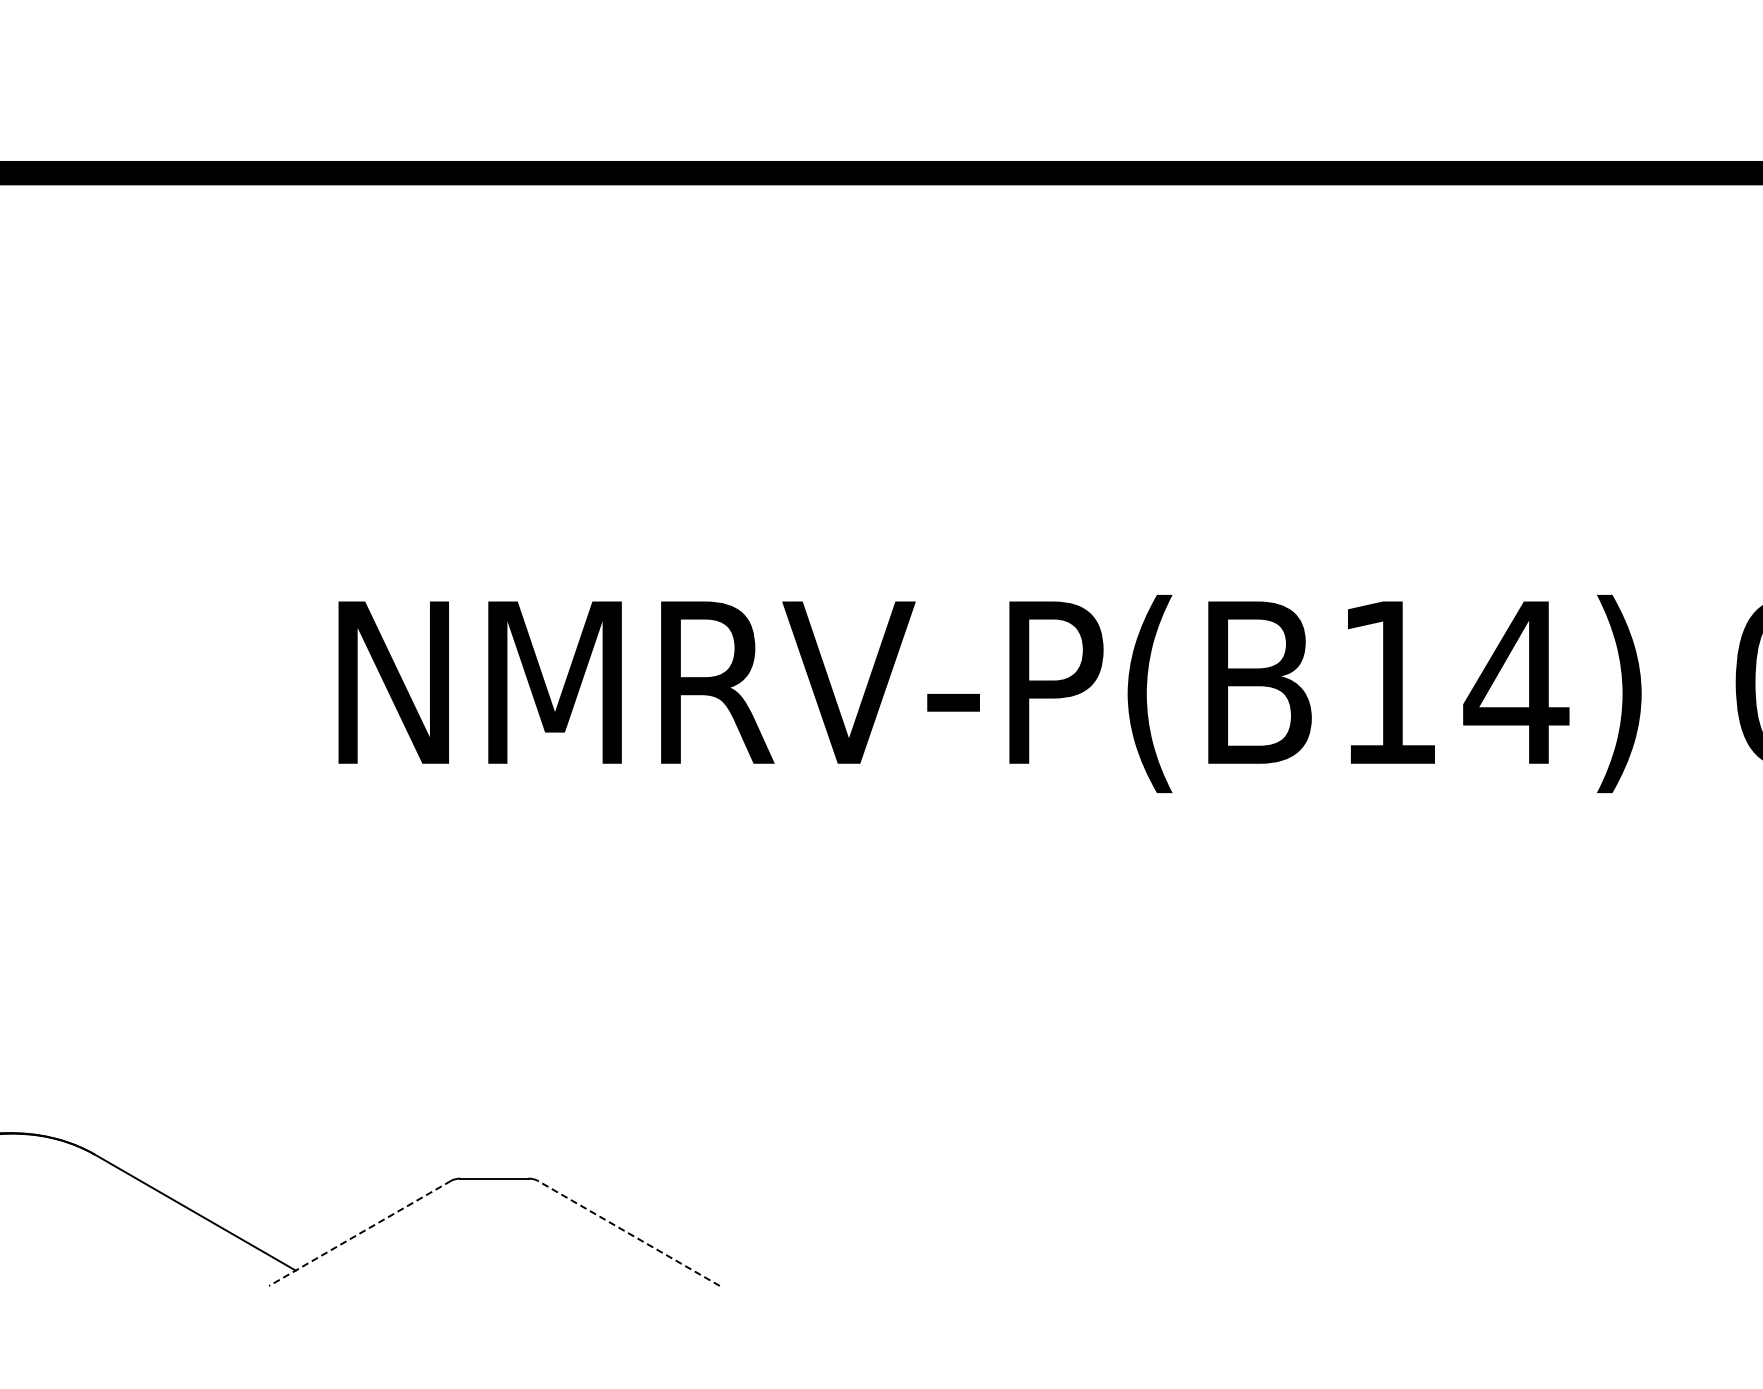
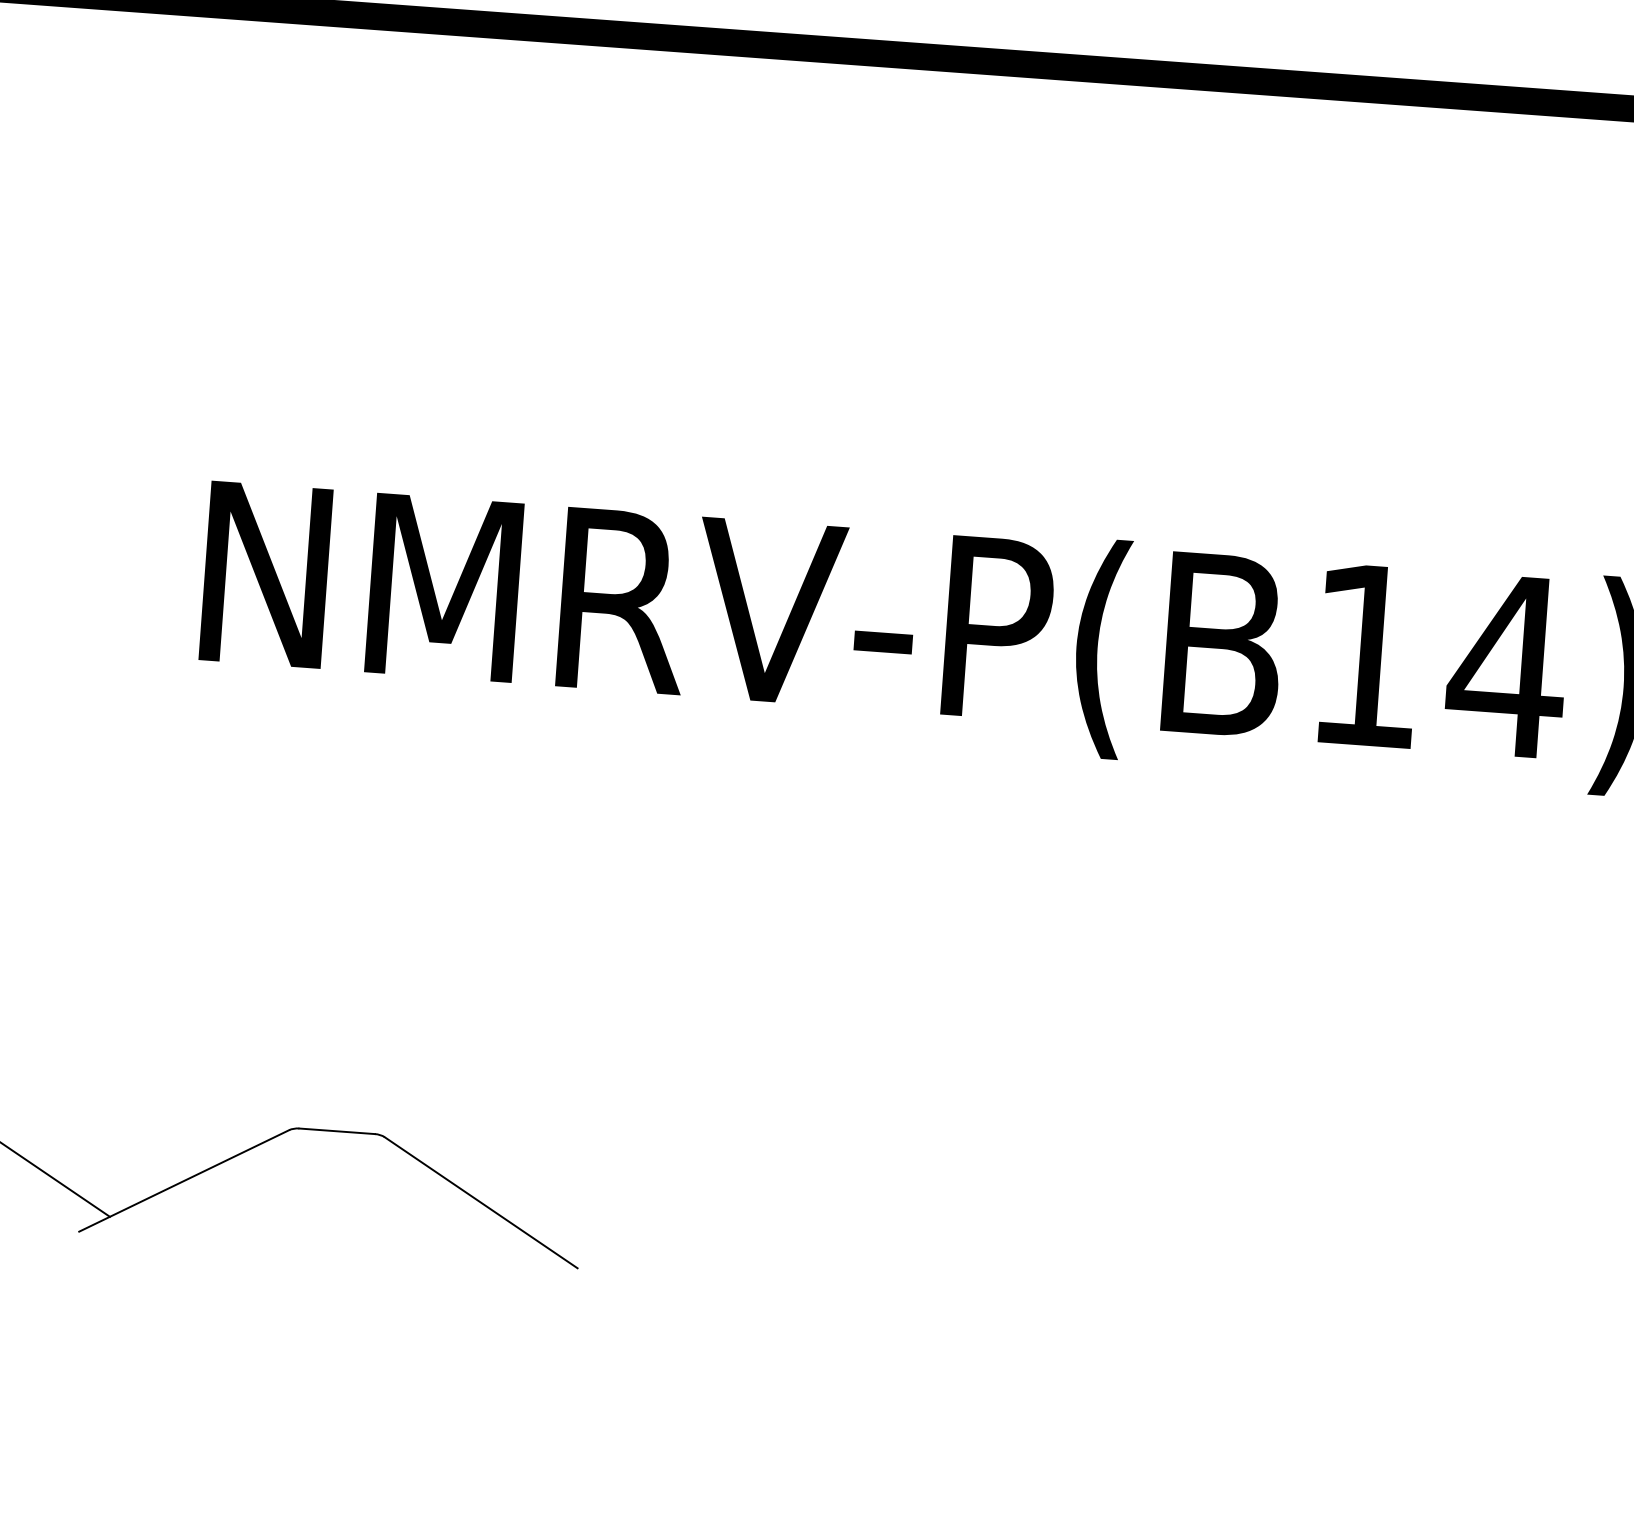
line: (359, 1233) -> (183, 1181), dashed -> solid
line: (628, 1233) -> (480, 1202), dashed -> solid

